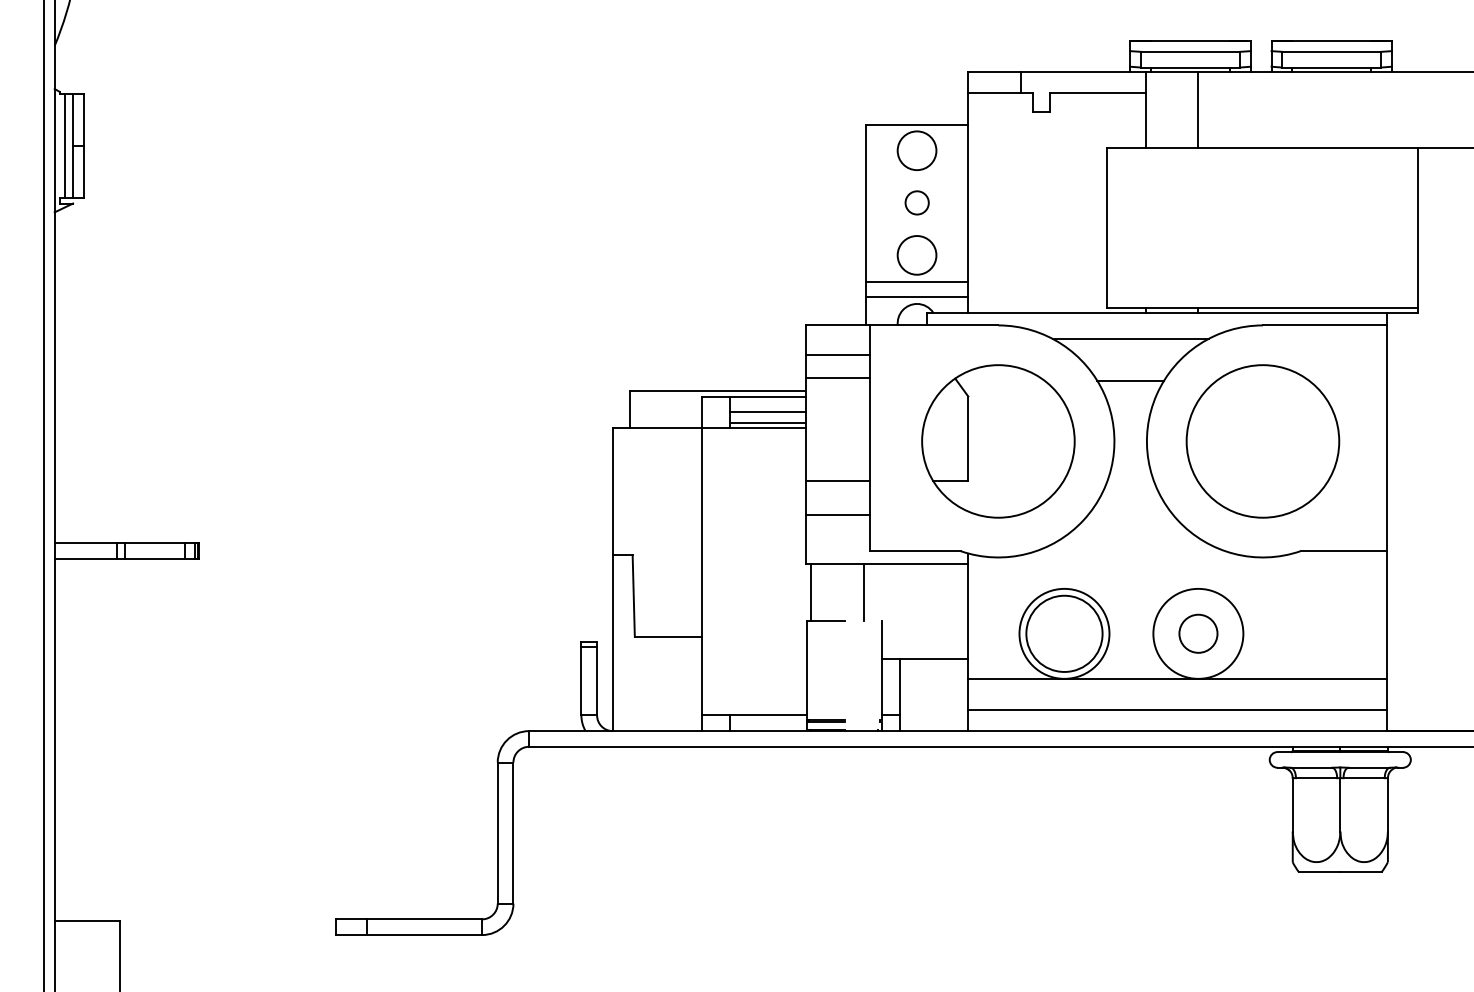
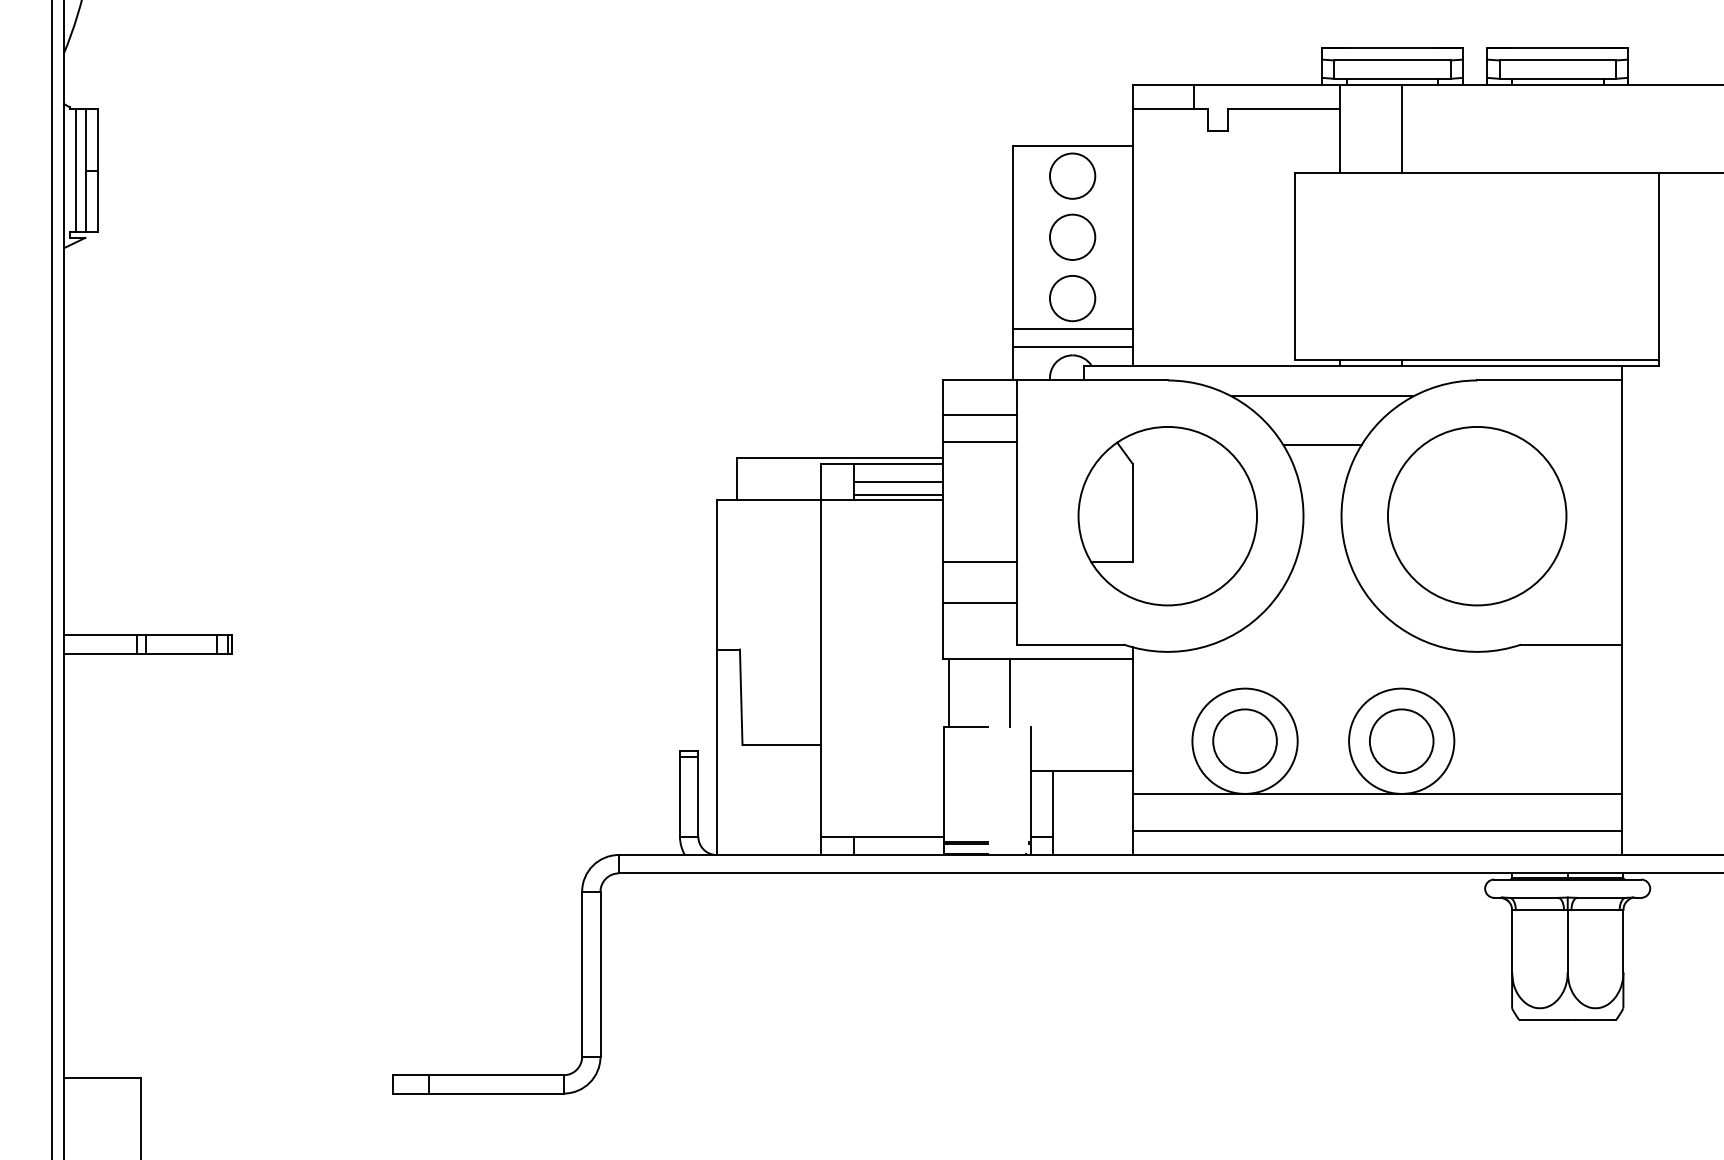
circle: (916, 202) -> (1072, 236), size x1.67
circle: (1198, 633) -> (1401, 740), size x1.43
circle: (1063, 634) -> (1244, 741), size x0.71

